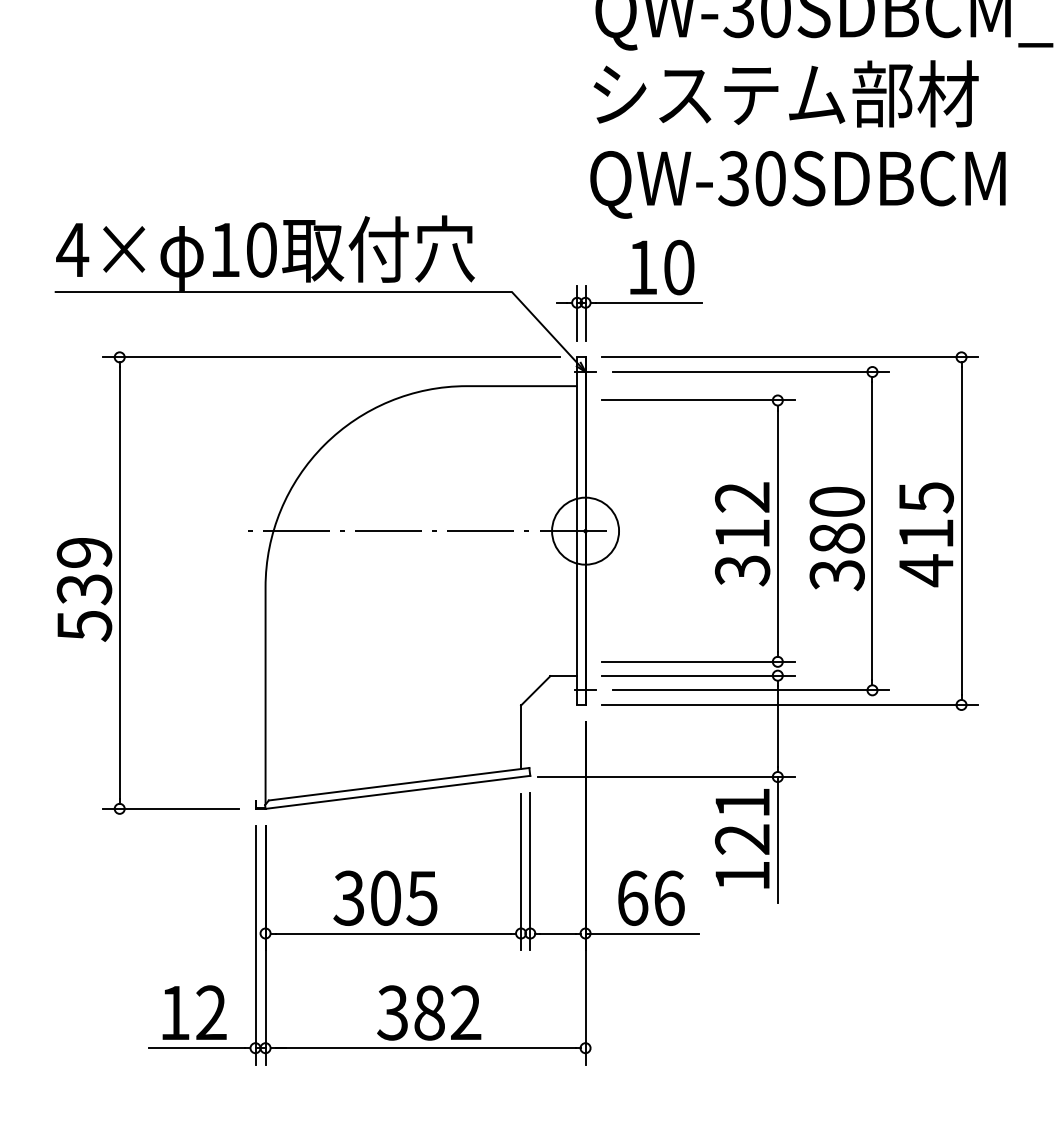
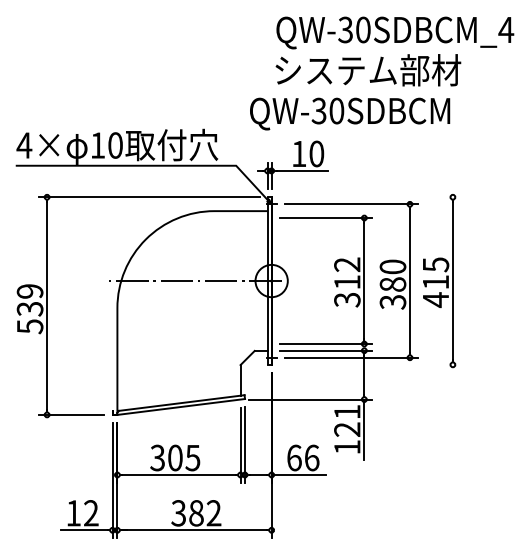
text: (798, 183) -> (350, 113), moved
line: (788, 357) -> (369, 197), removed
line: (788, 704) -> (369, 364), removed

